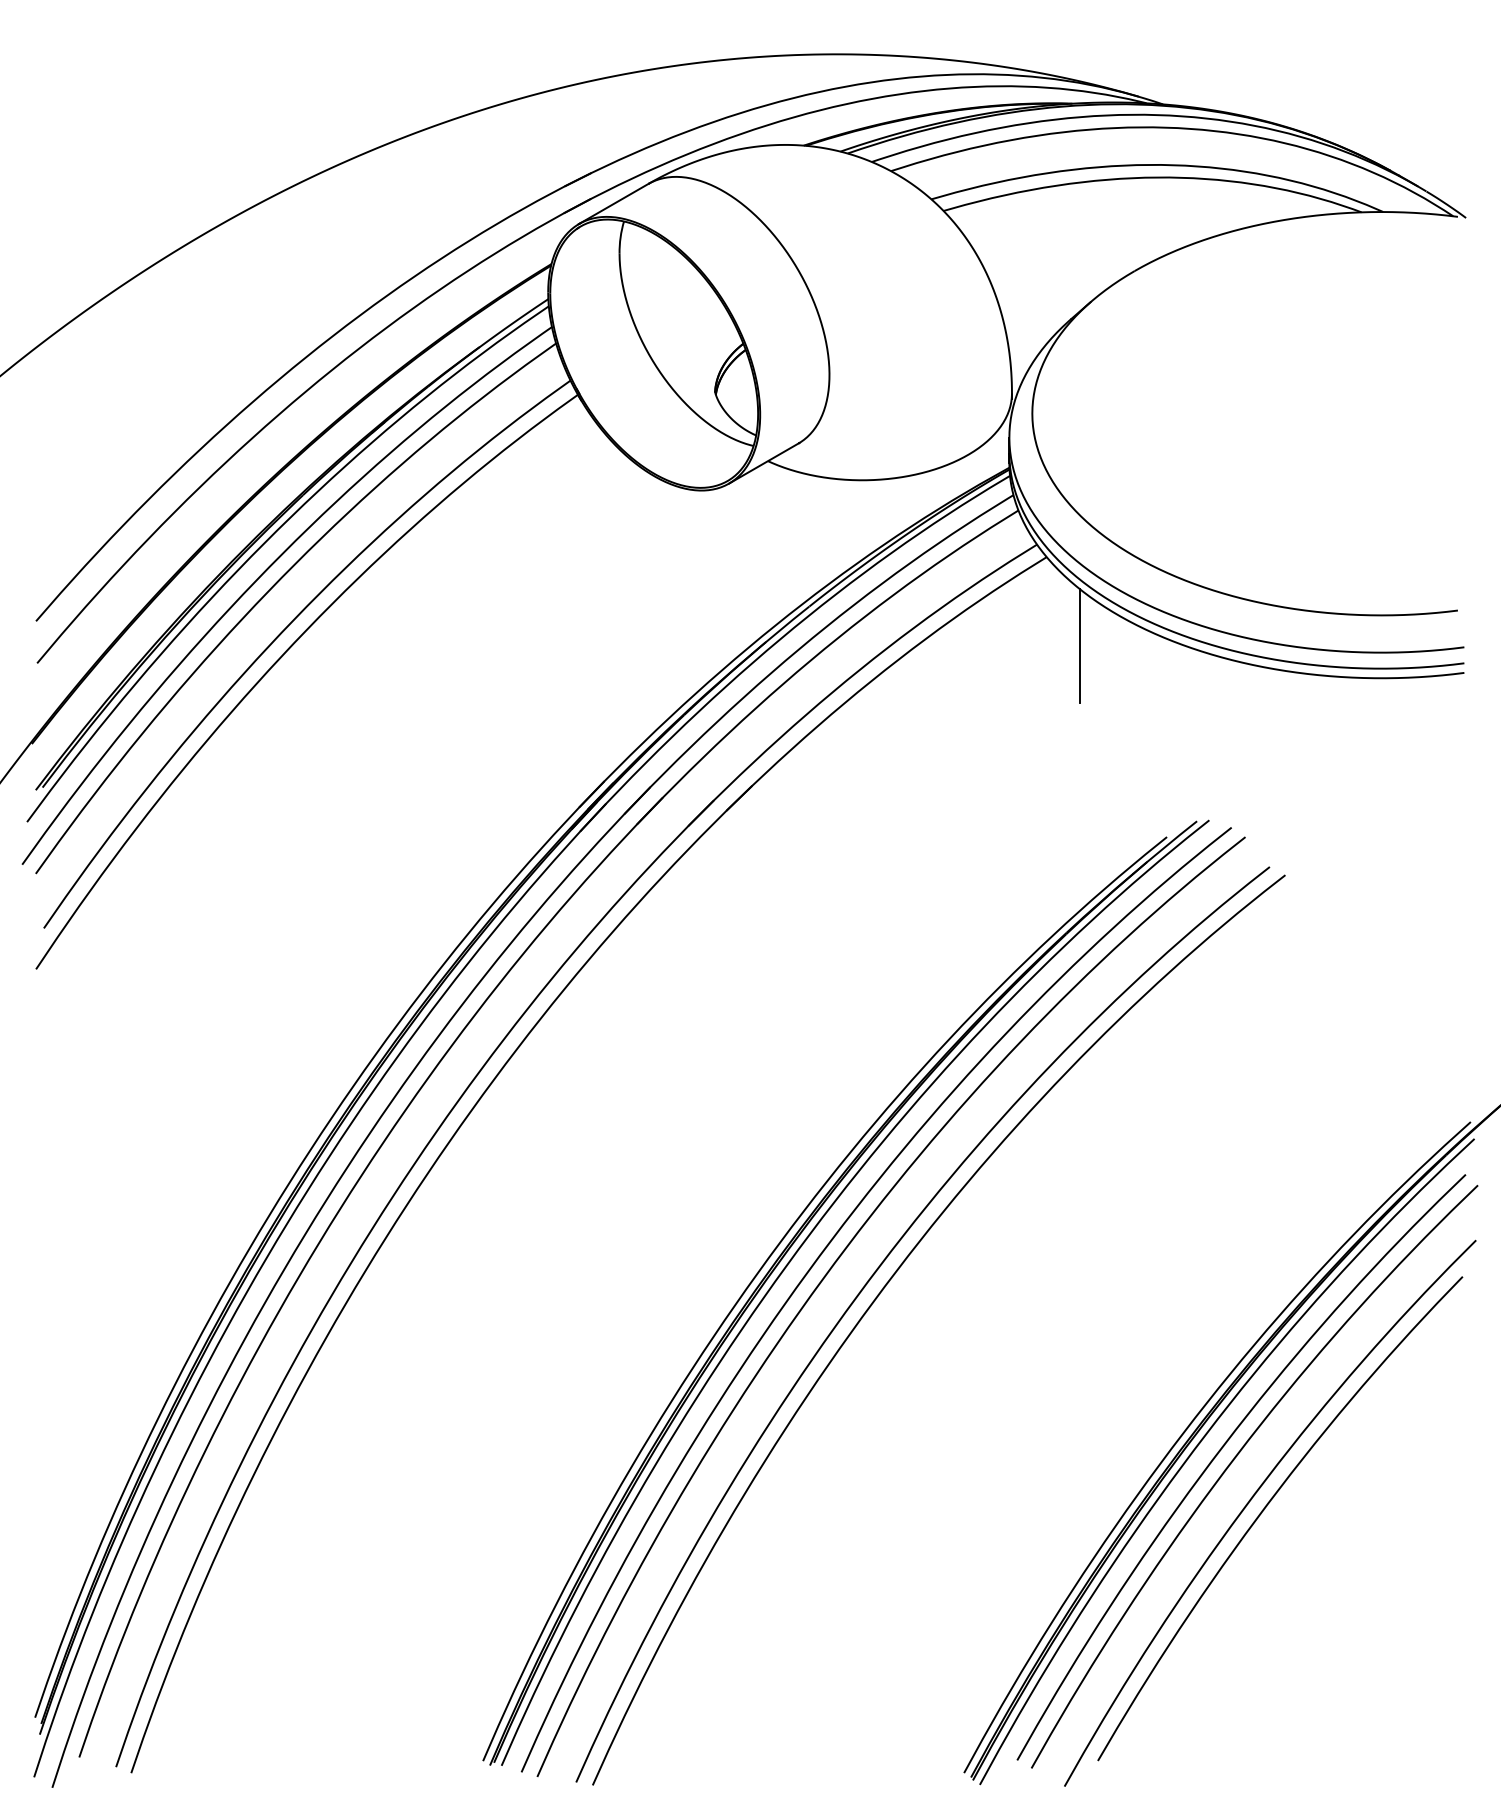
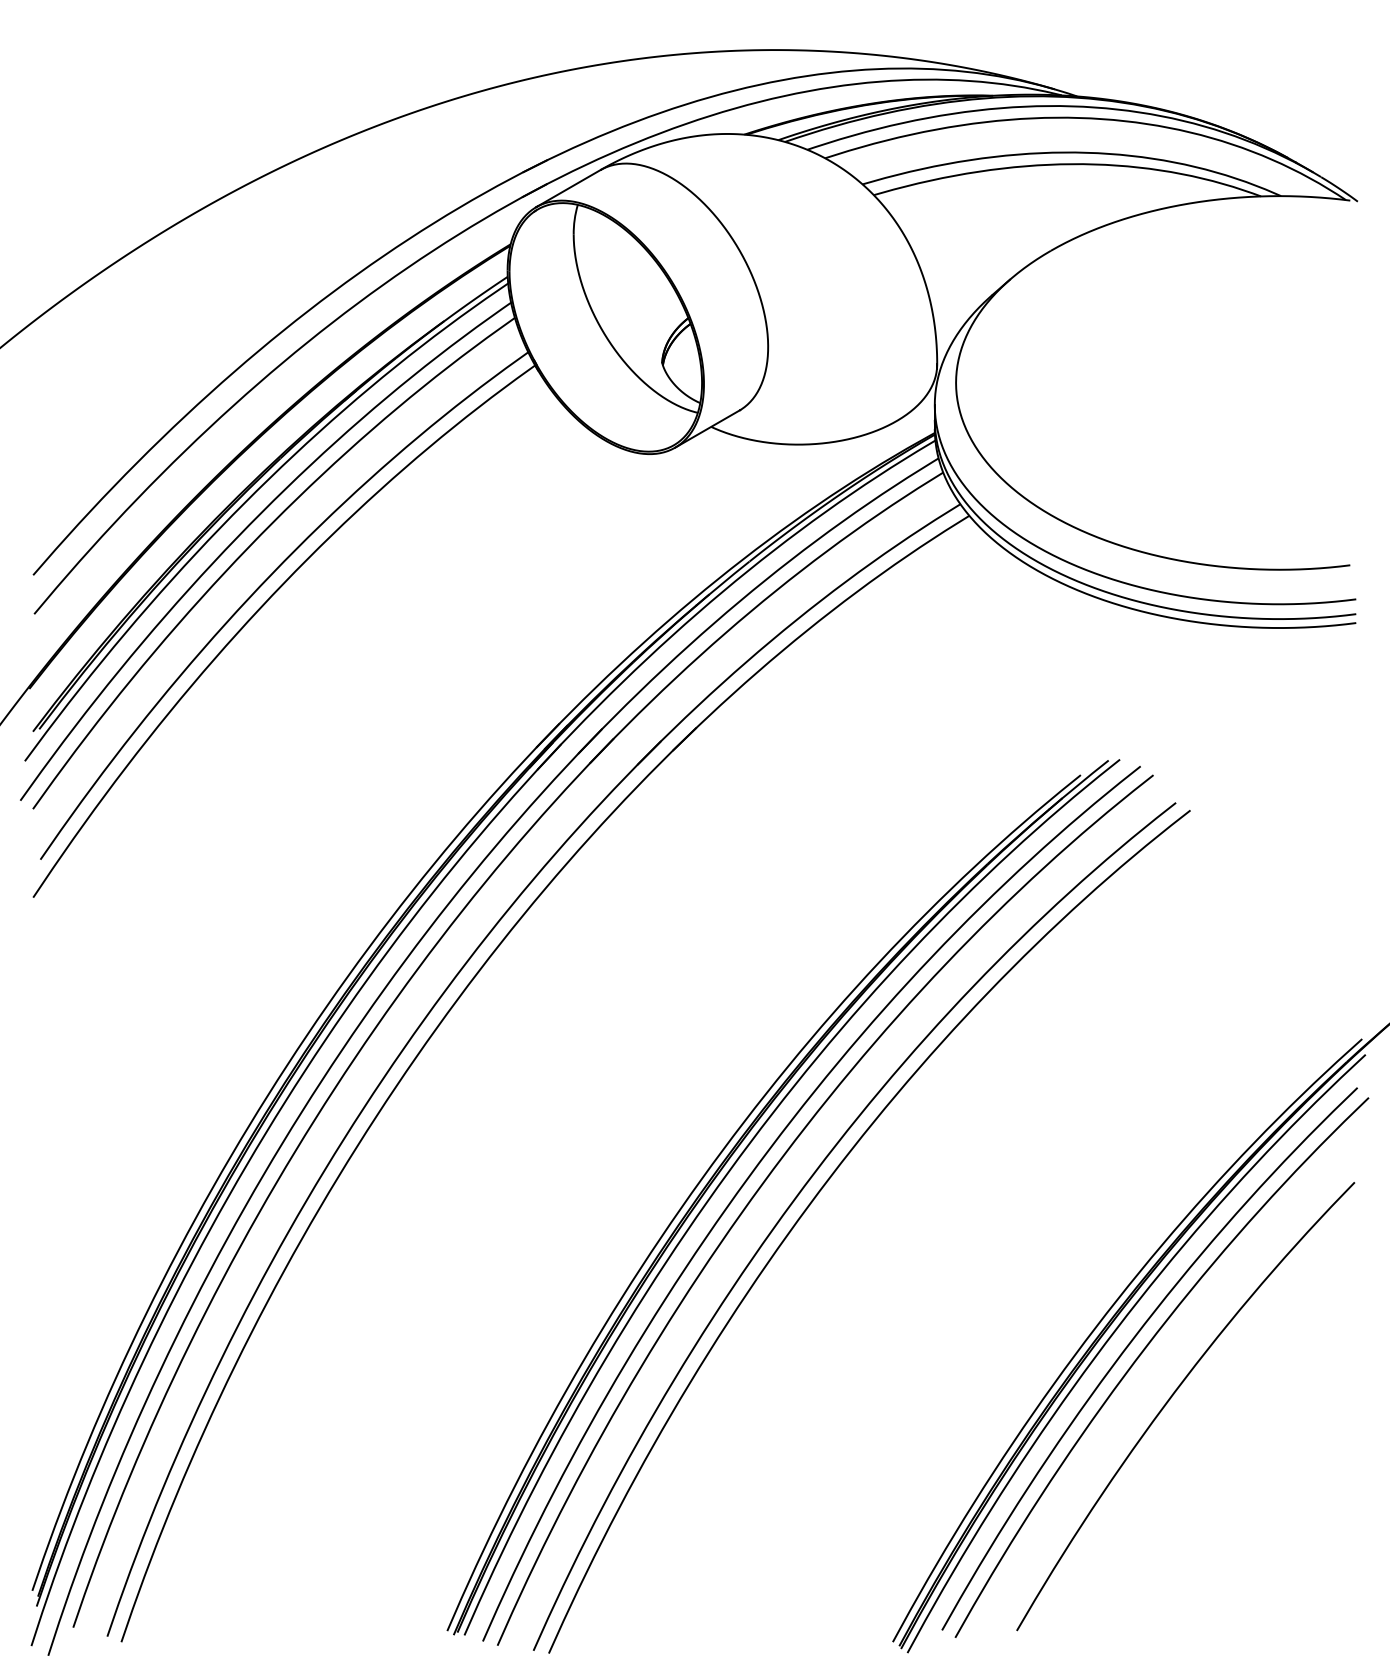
line: (1079, 646) -> (999, 598), removed
curve: (1251, 1500) -> (1159, 1389), removed

